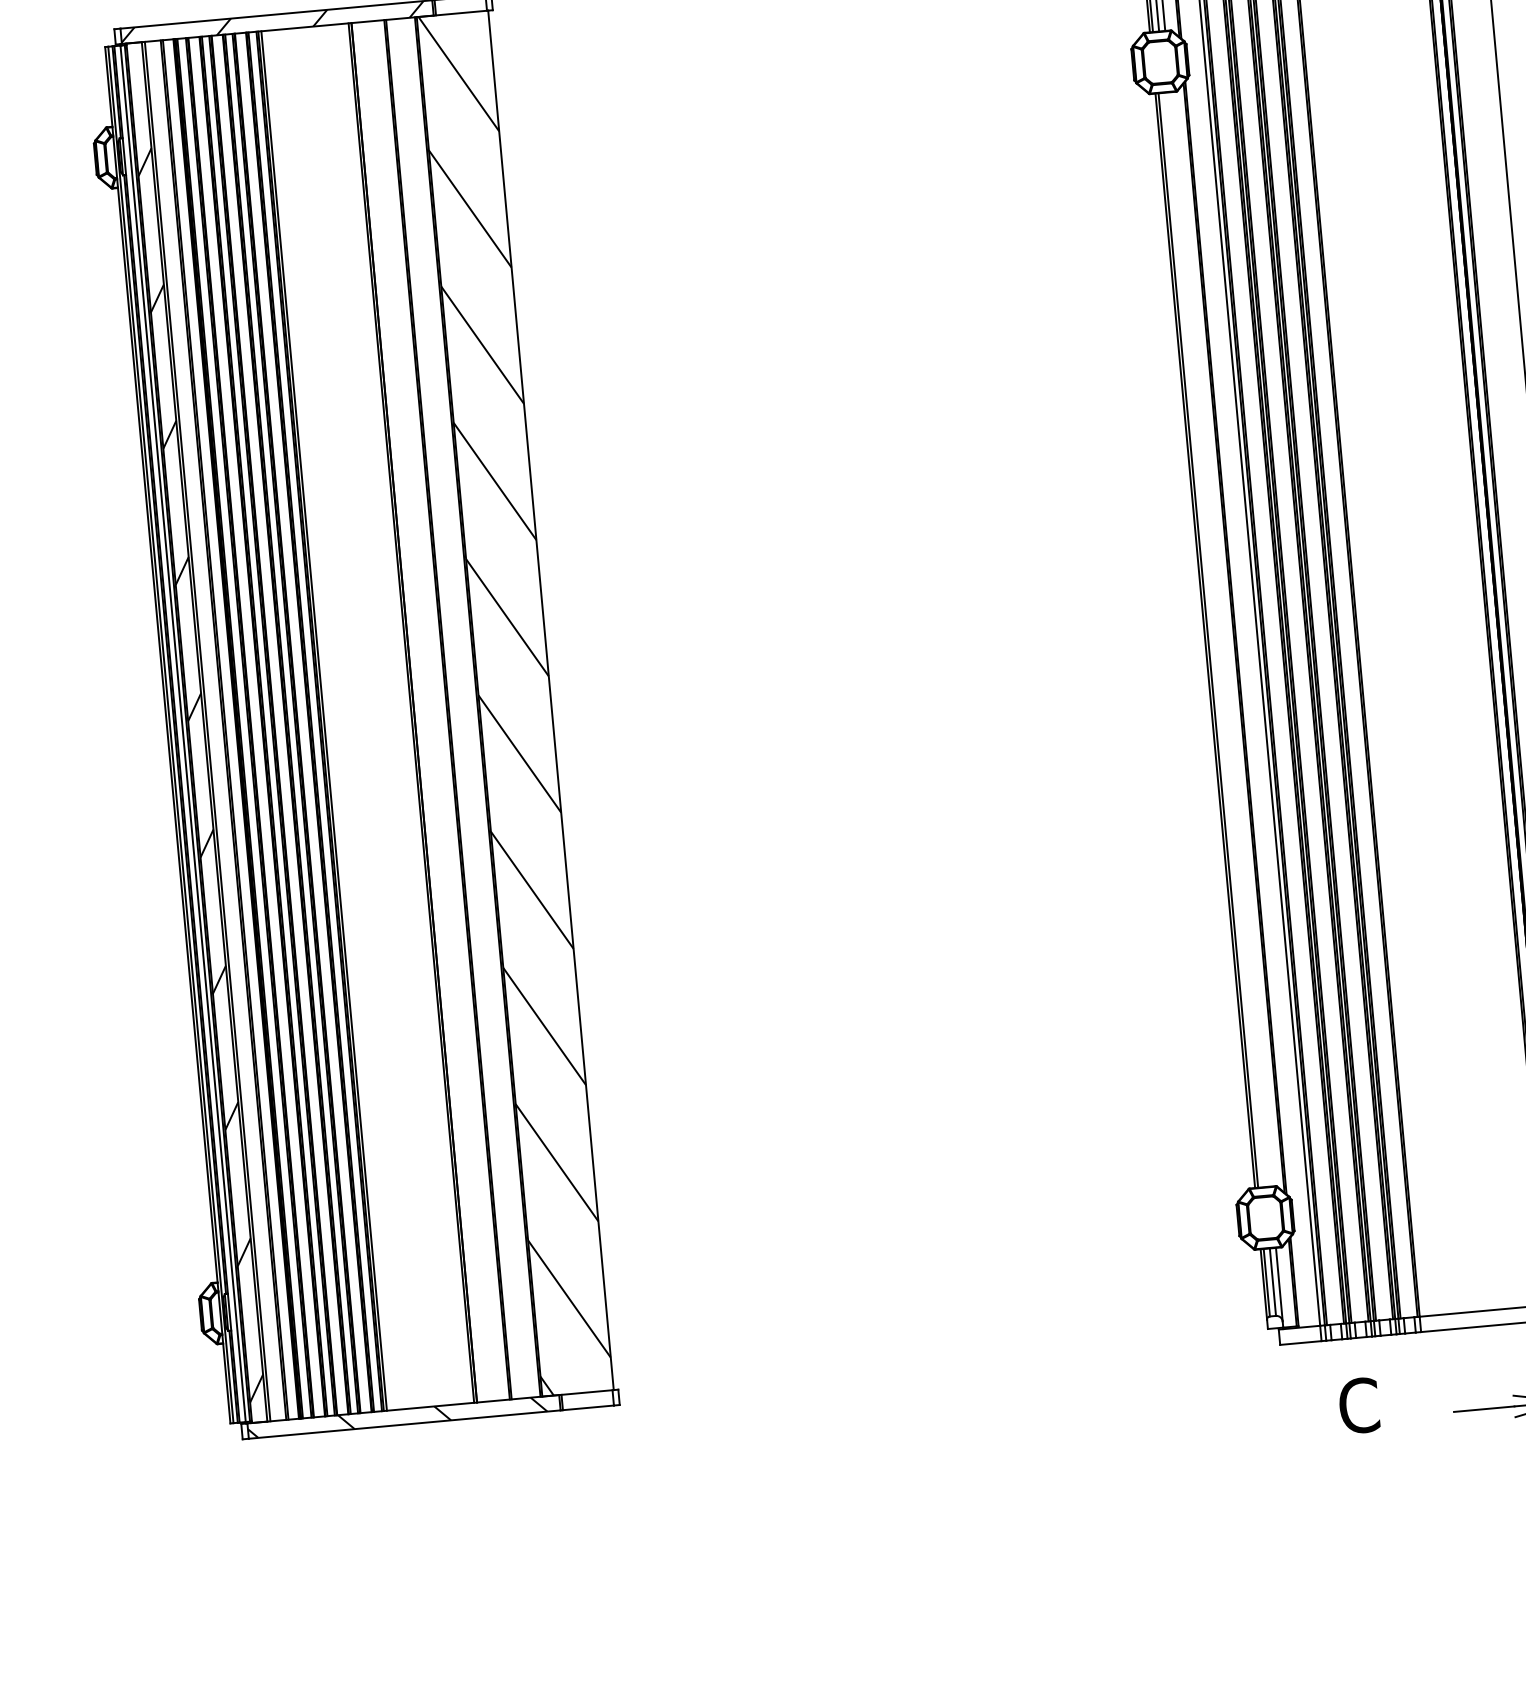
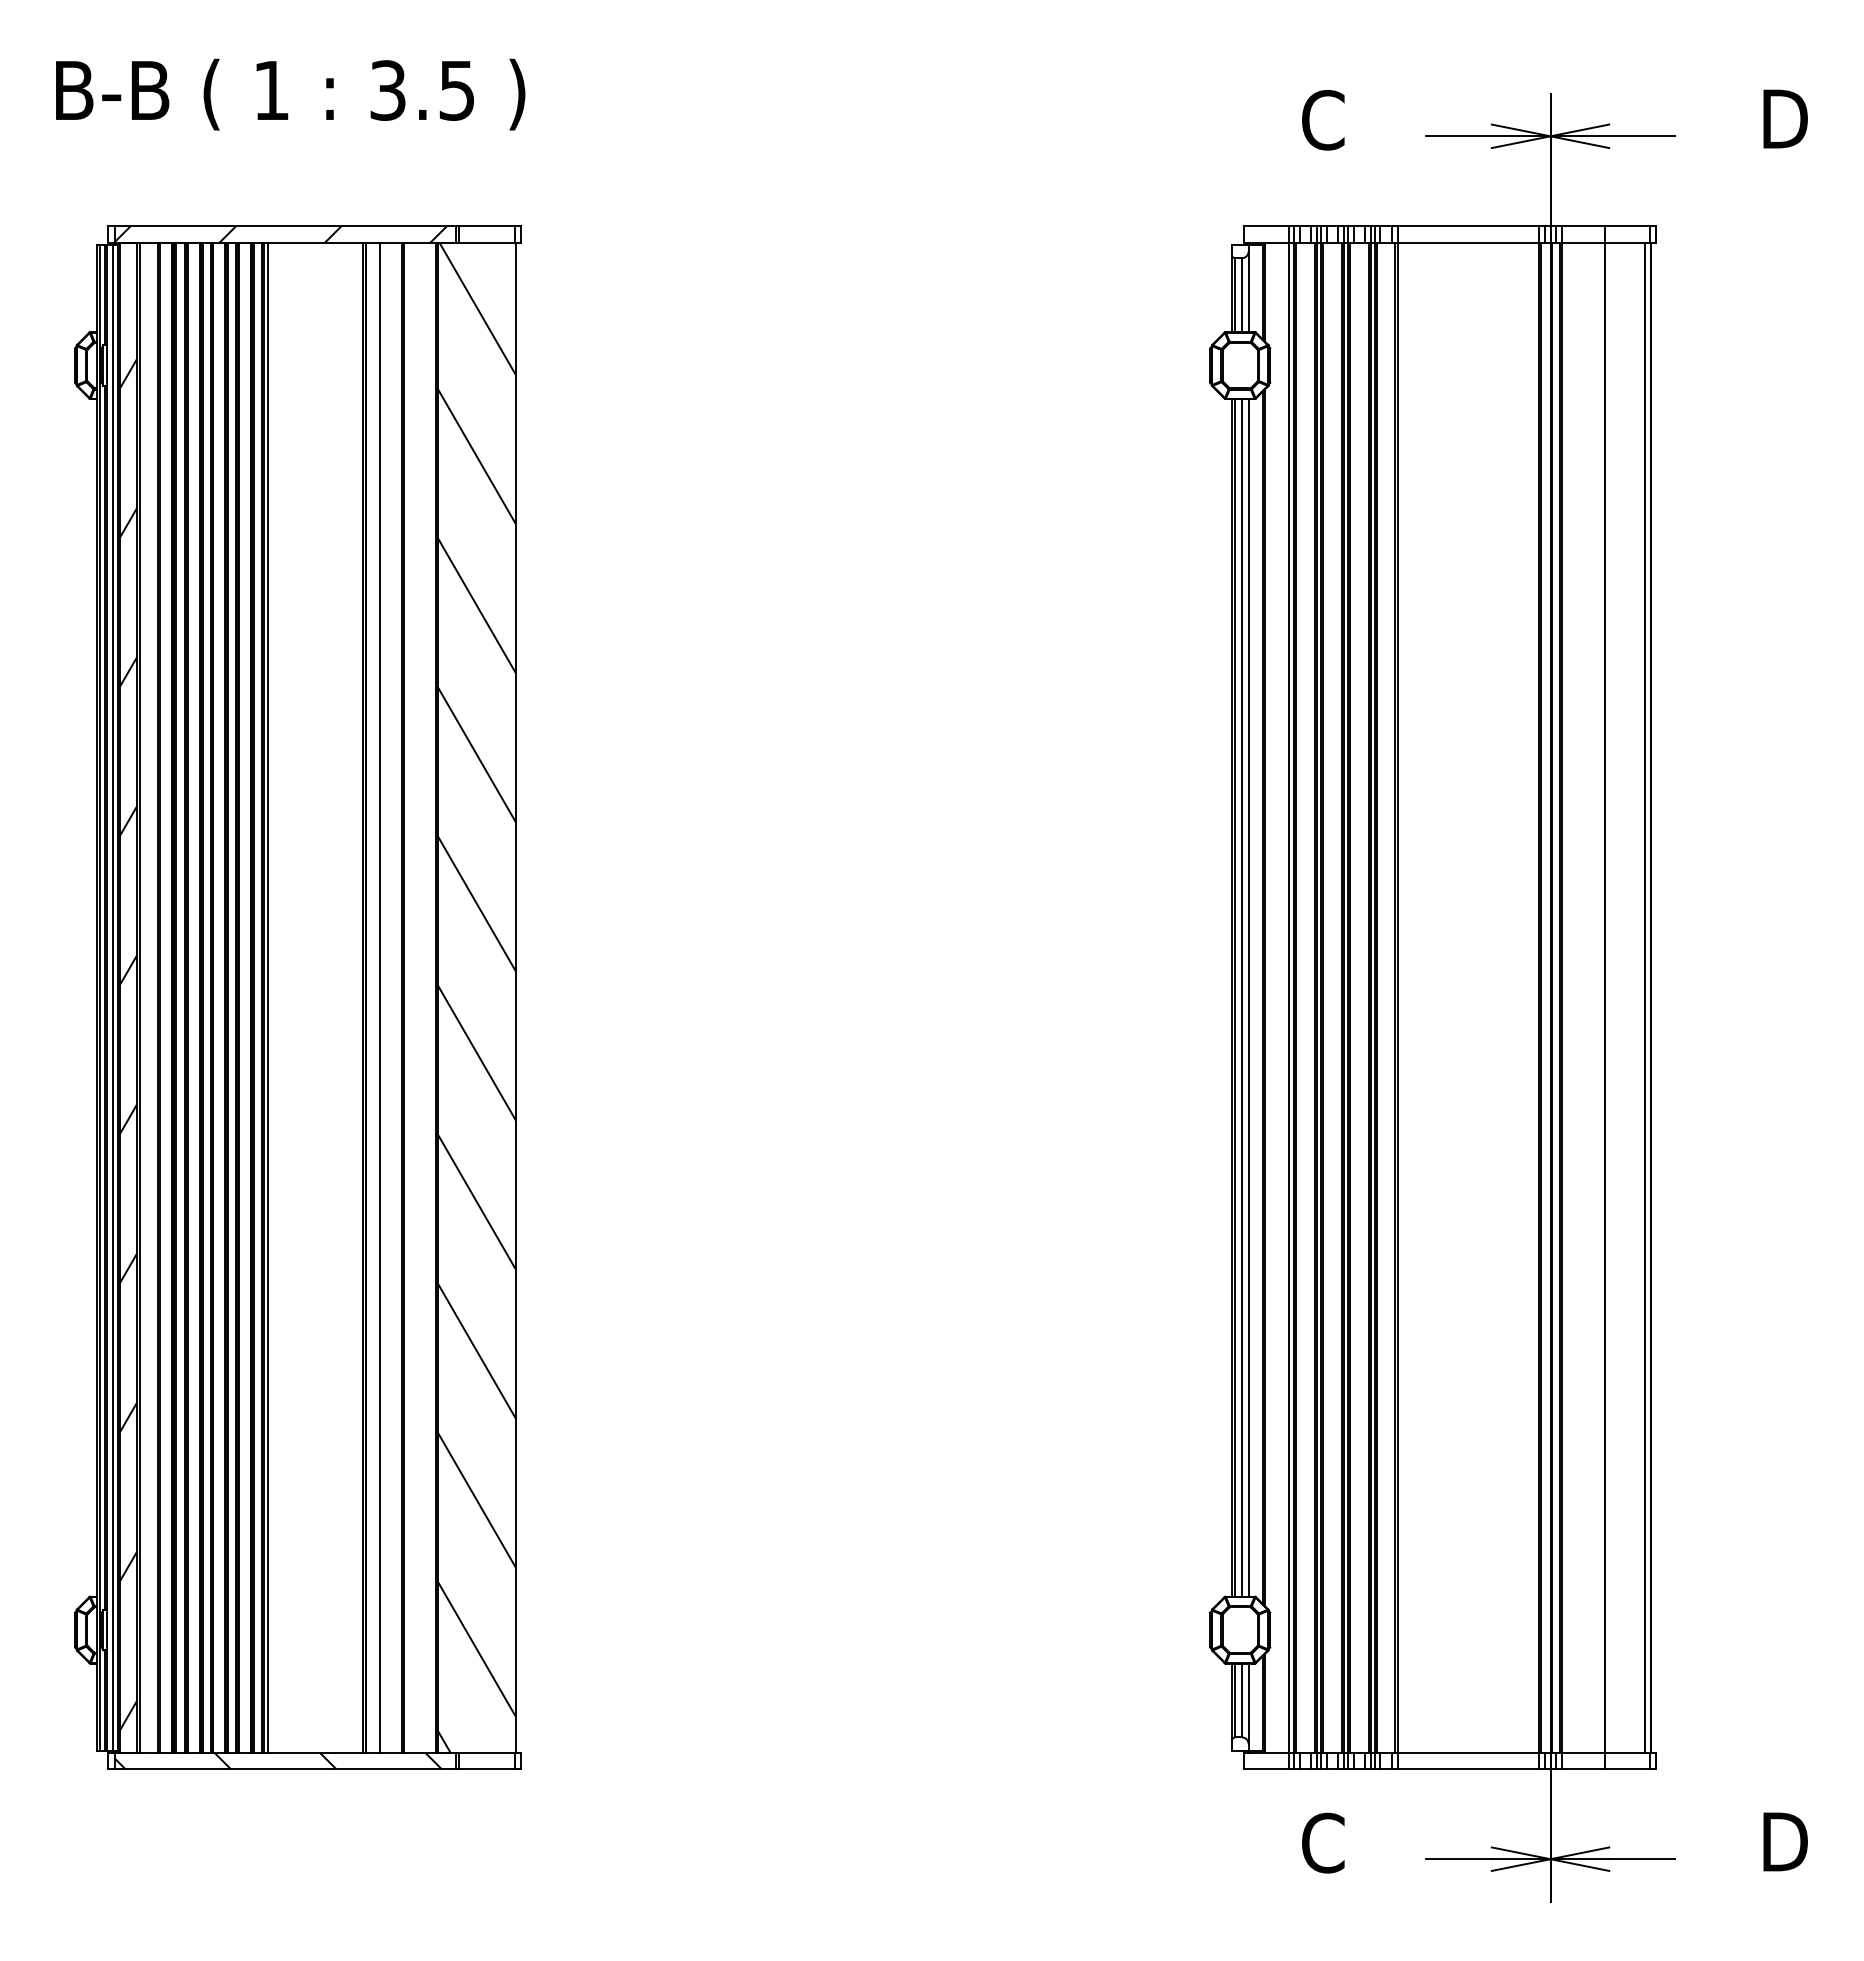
line: (1214, 639) -> (1241, 997), added
line: (1220, 639) -> (1248, 997), added
line: (426, 711) -> (379, 997), added

